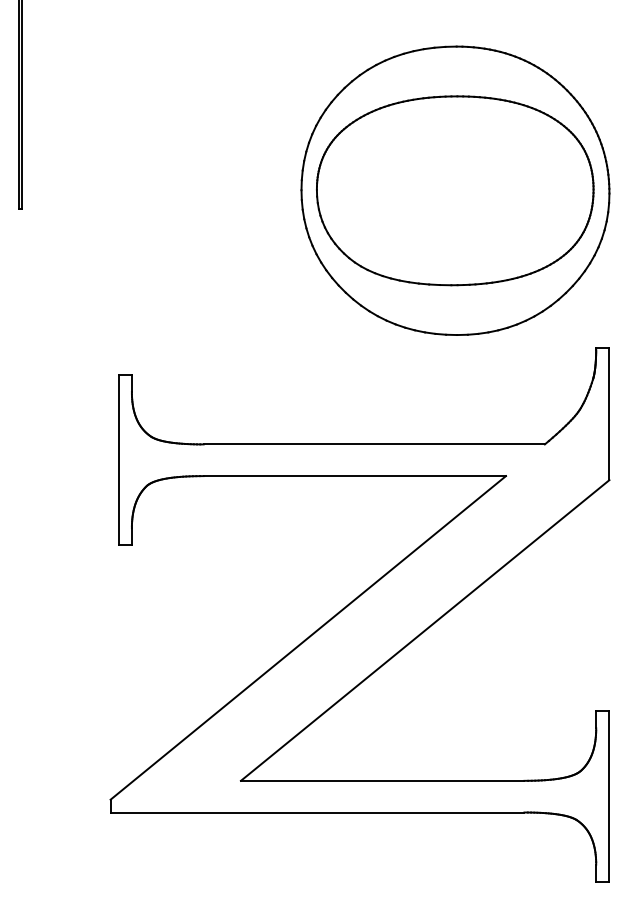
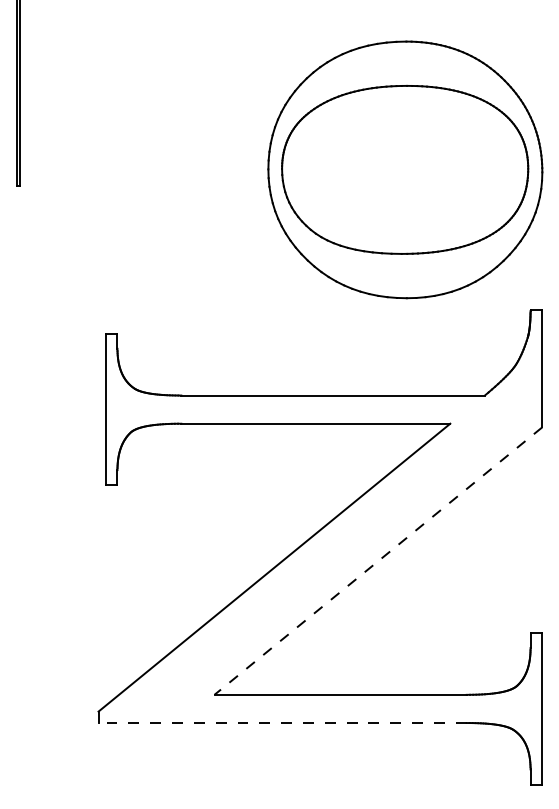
line: (425, 630) -> (378, 561), solid -> dashed
line: (317, 813) -> (282, 723), solid -> dashed

